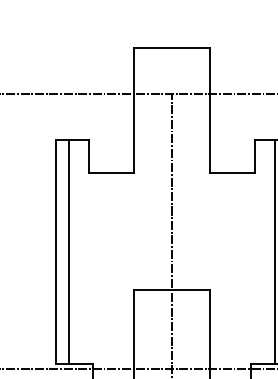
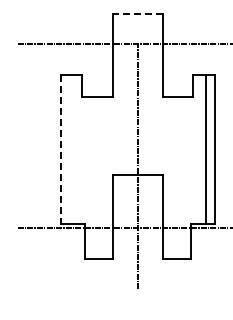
line: (171, 47) -> (137, 13), solid -> dashed
line: (55, 251) -> (60, 149), solid -> dashed
line: (69, 251) -> (69, 149), removed

